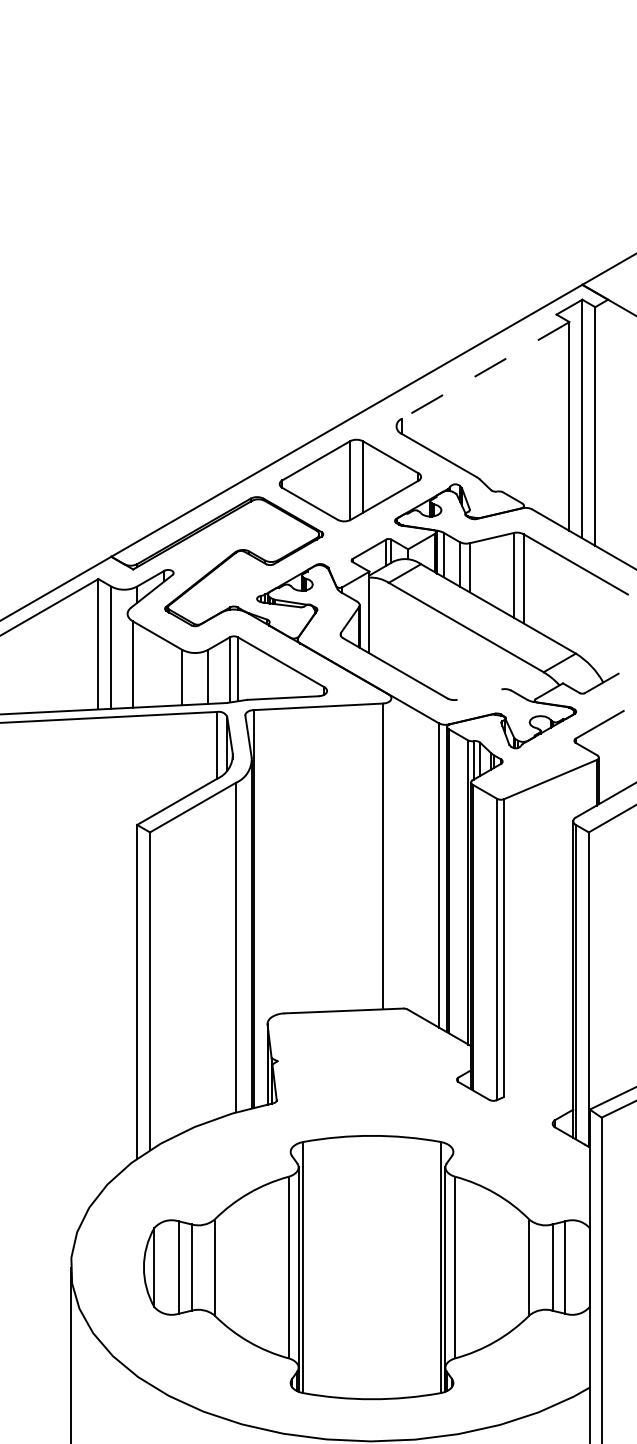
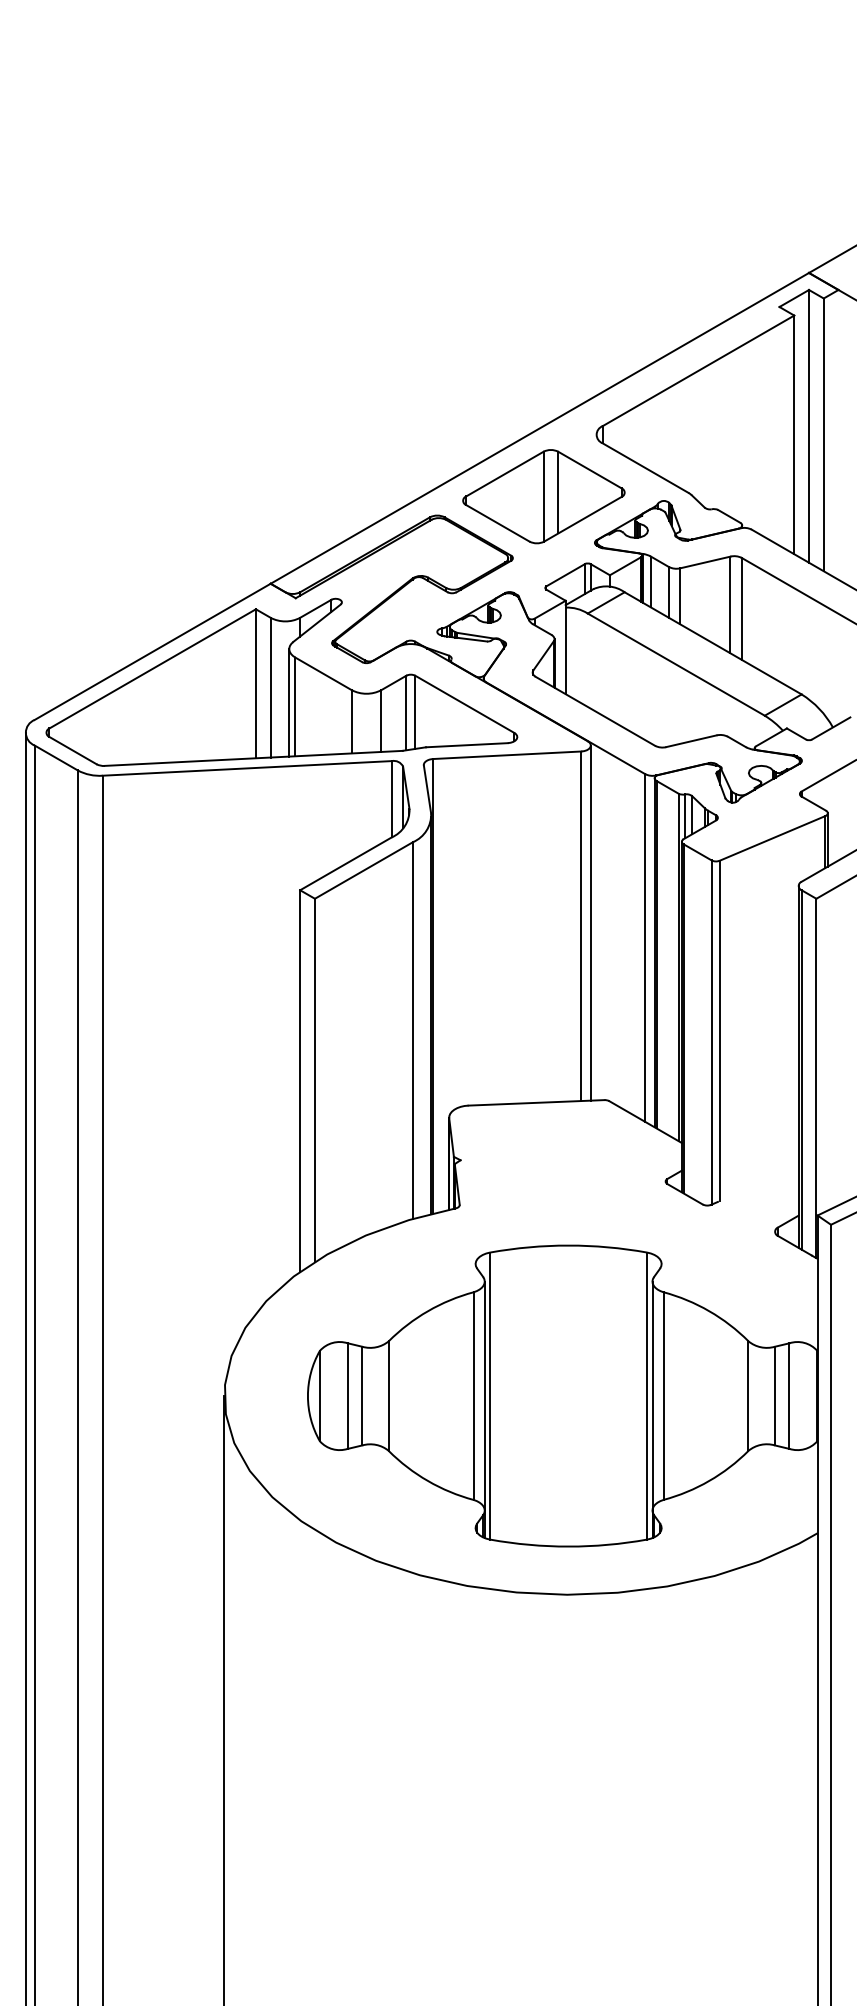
line: (485, 370) -> (698, 370), dashed -> solid
line: (127, 660) -> (289, 702), added
line: (479, 694) -> (691, 741), added
line: (391, 853) -> (590, 922), added

